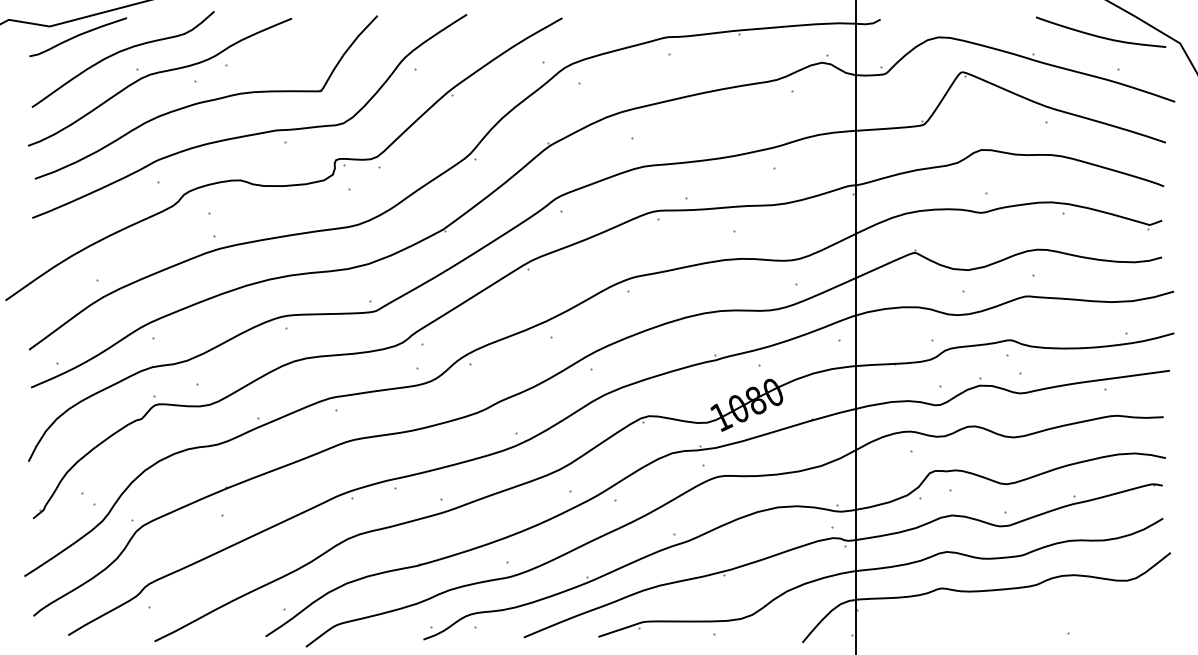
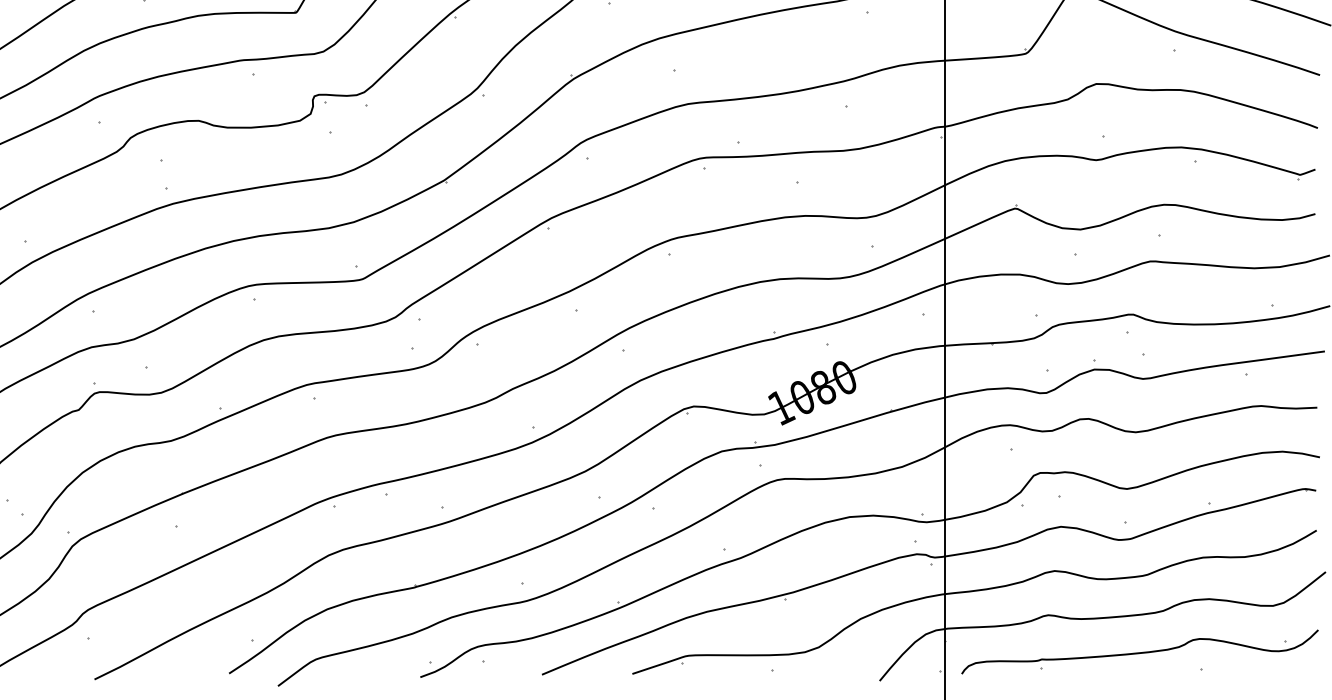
part: (1016, 618) -> (1138, 651), added

